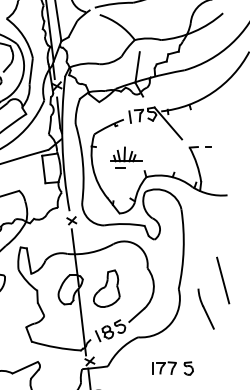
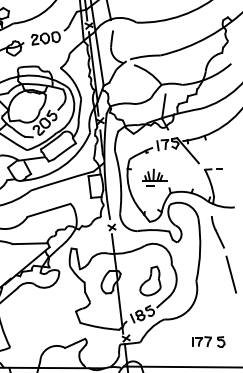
part: (106, 287) -> (150, 280), moved
part: (205, 309) -> (217, 232), moved
part: (172, 367) -> (208, 341), moved

